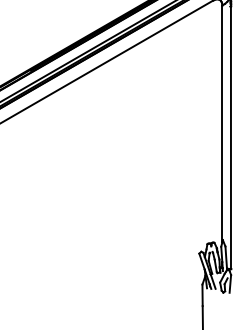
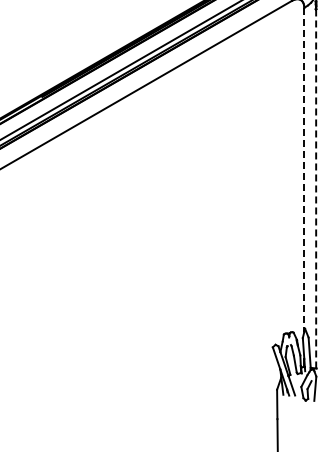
line: (222, 123) -> (304, 169), solid -> dashed
line: (231, 137) -> (316, 188), solid -> dashed

